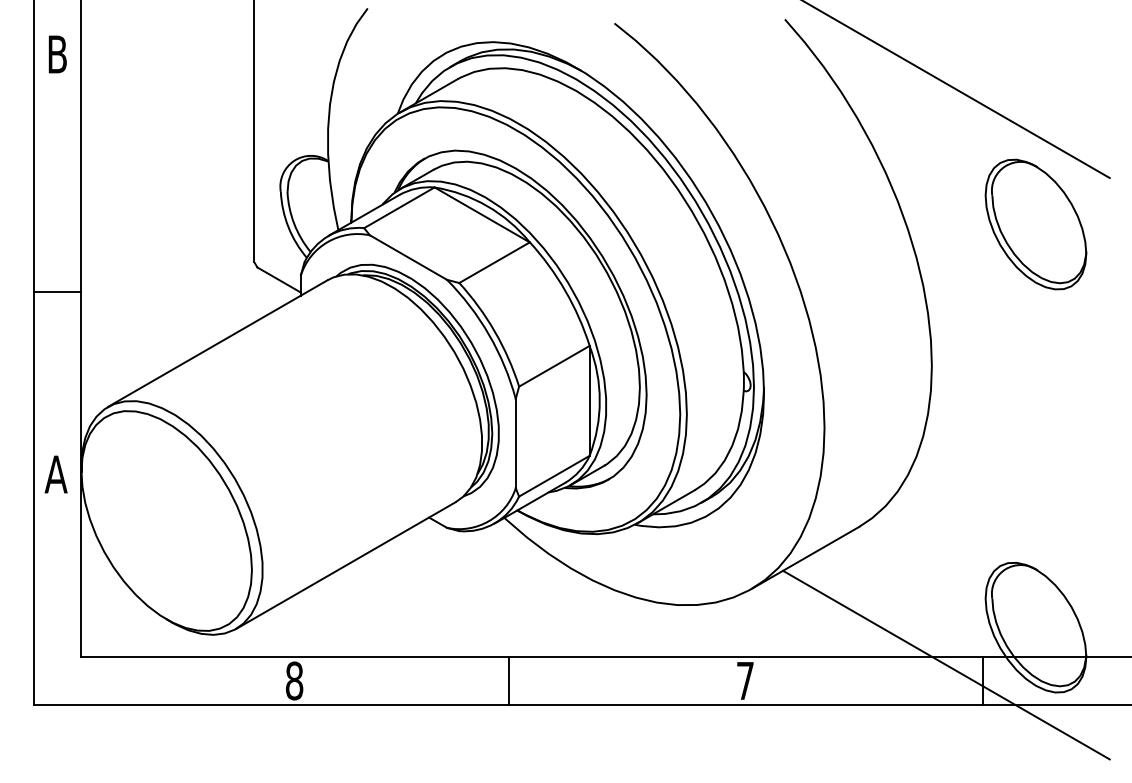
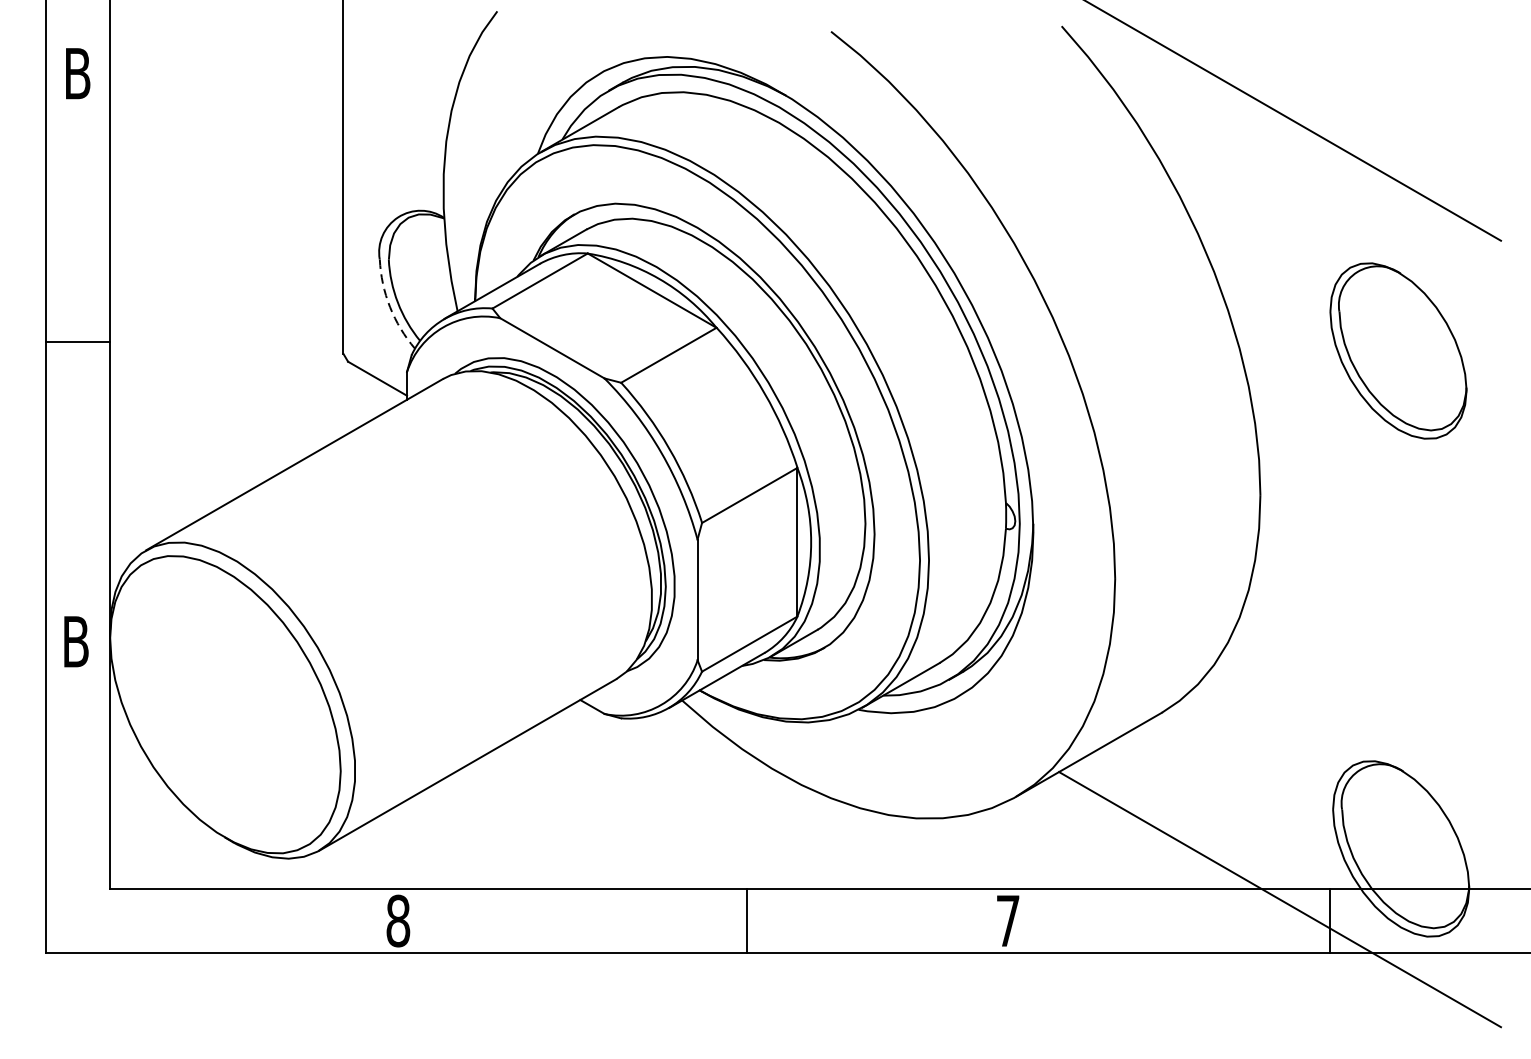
part: (1035, 224) -> (1397, 350), moved
arc: (288, 227) -> (390, 307), solid -> dashed
line: (57, 291) -> (77, 341), moved
text: (55, 474) -> (74, 641), A -> B
line: (508, 680) -> (747, 920), moved

